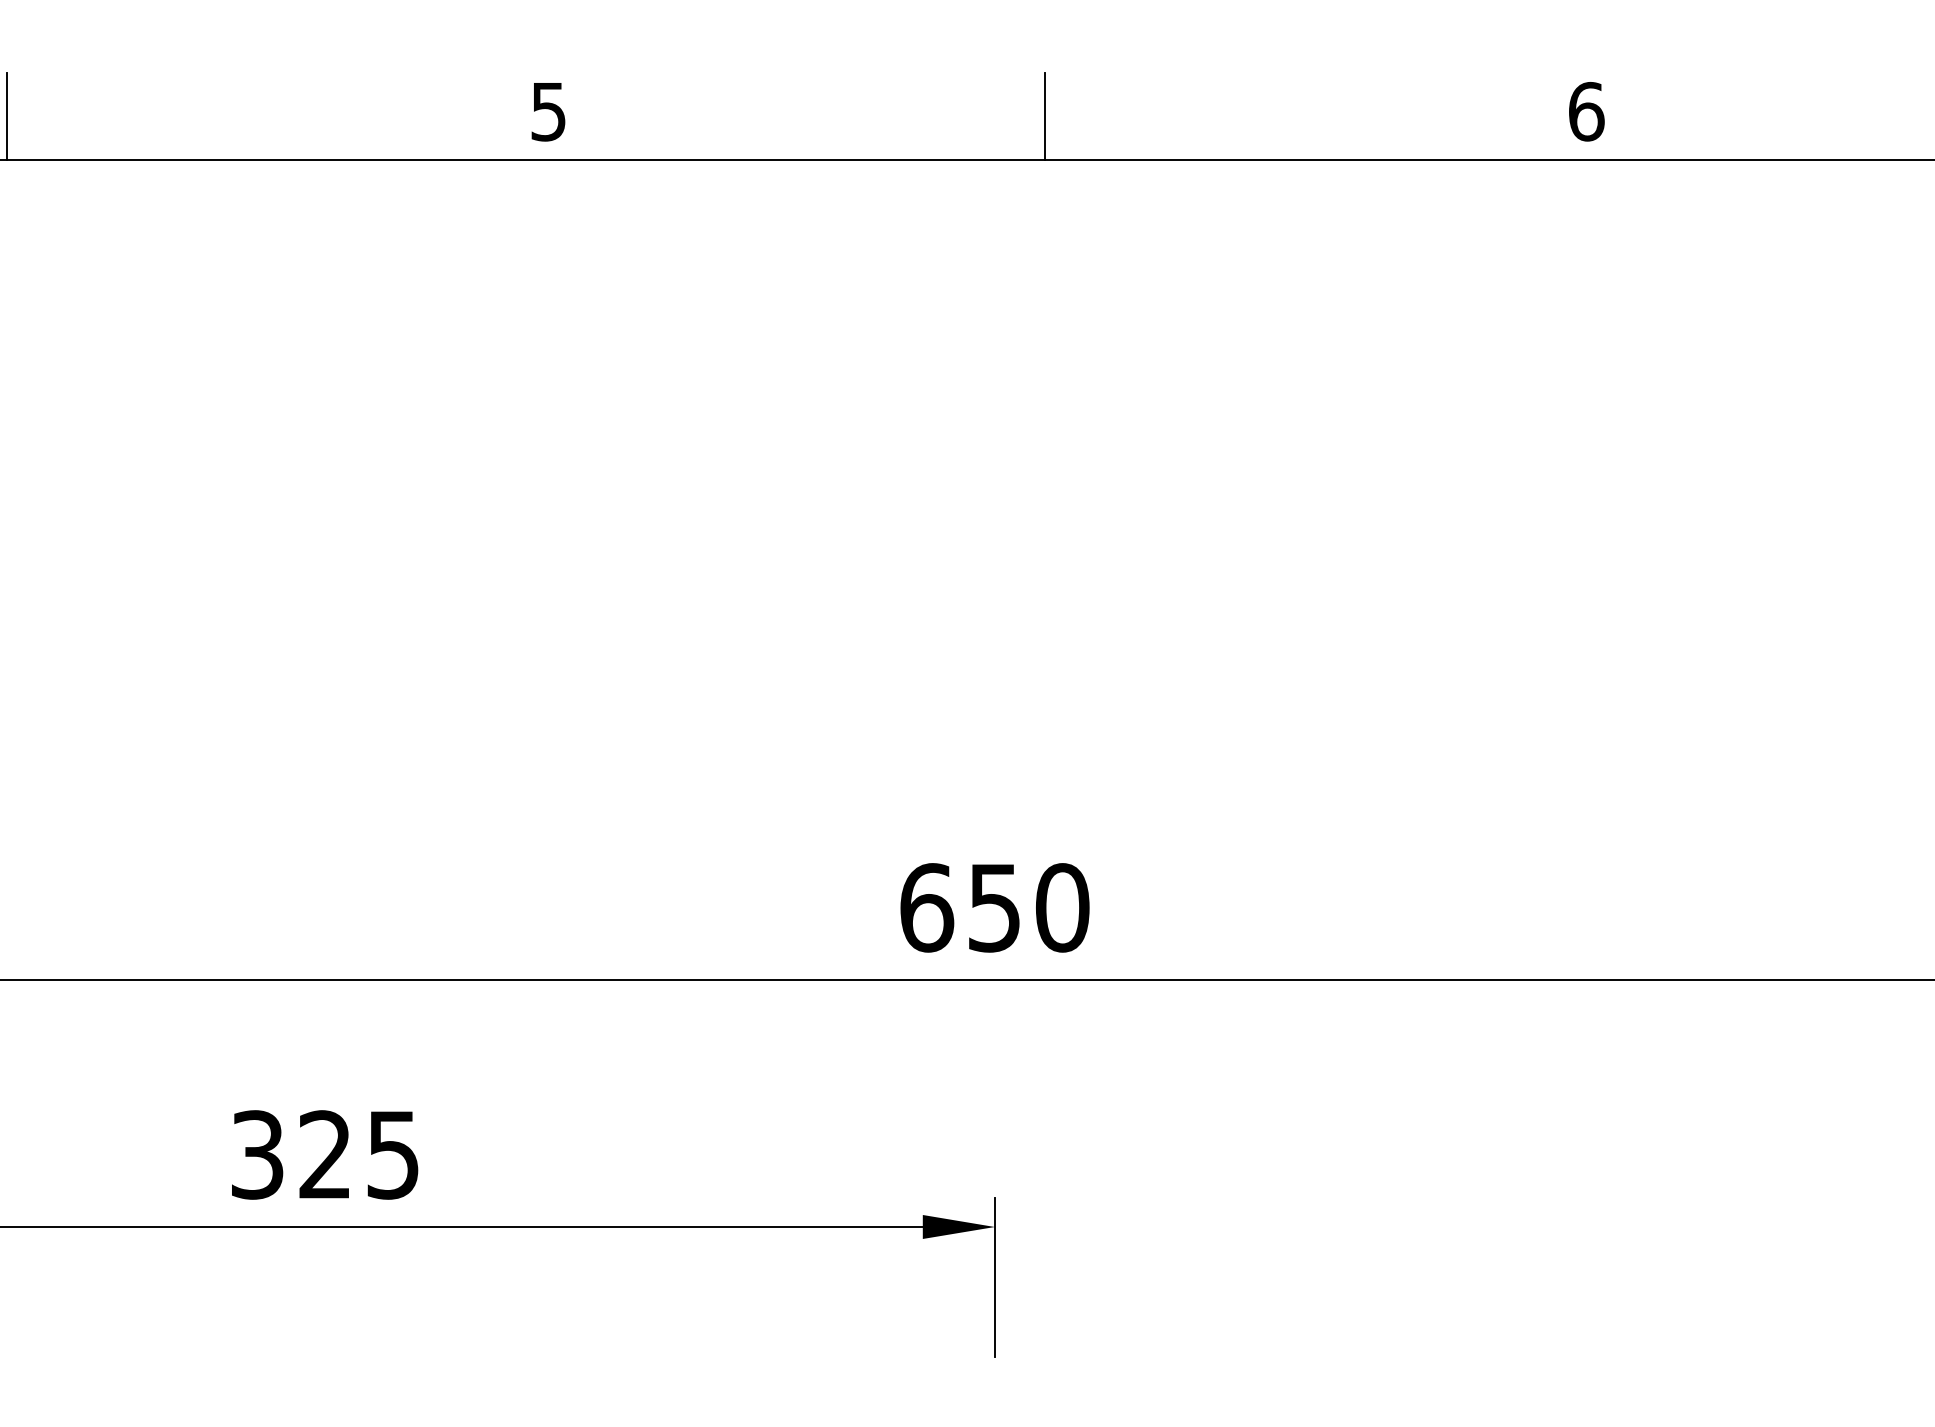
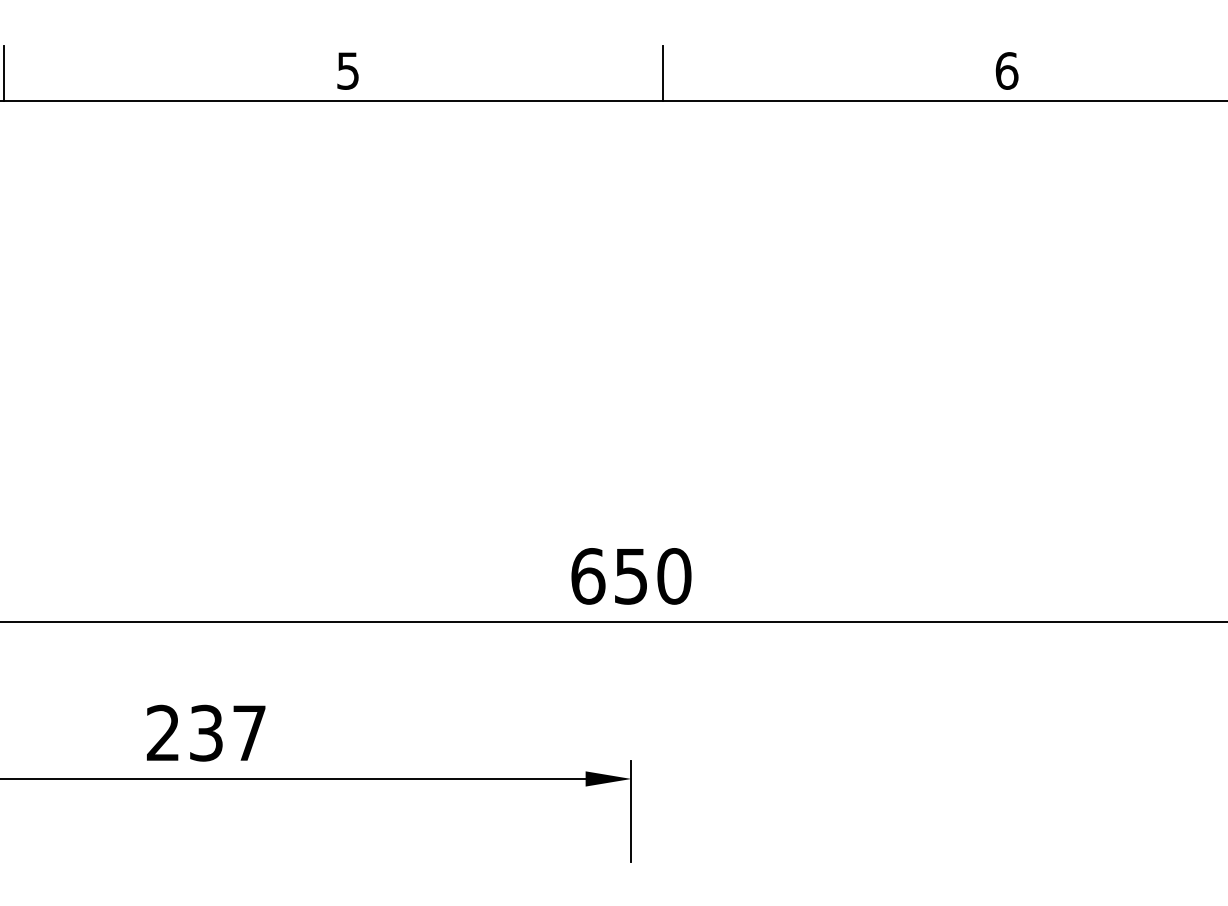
text: (323, 1155) -> (205, 733), 325 -> 237

